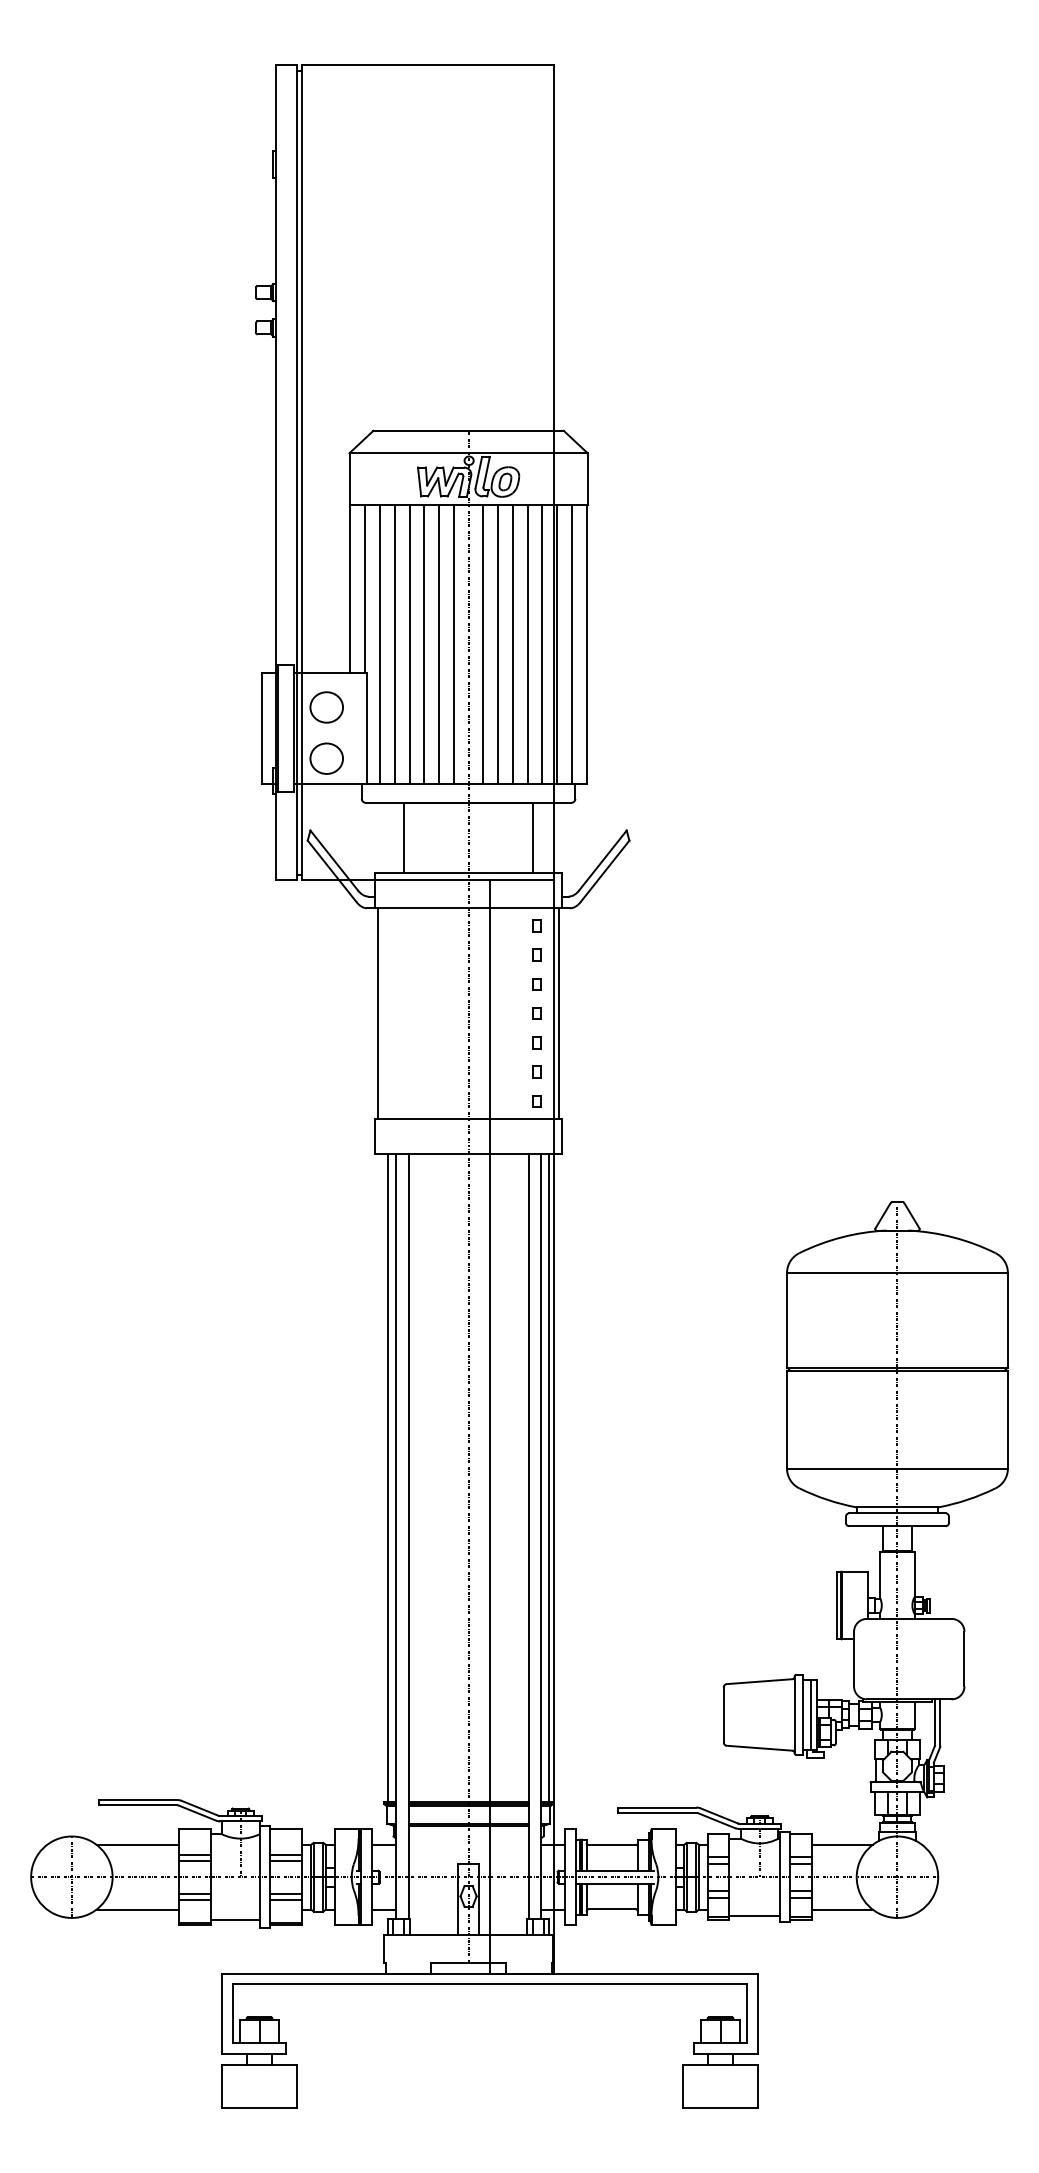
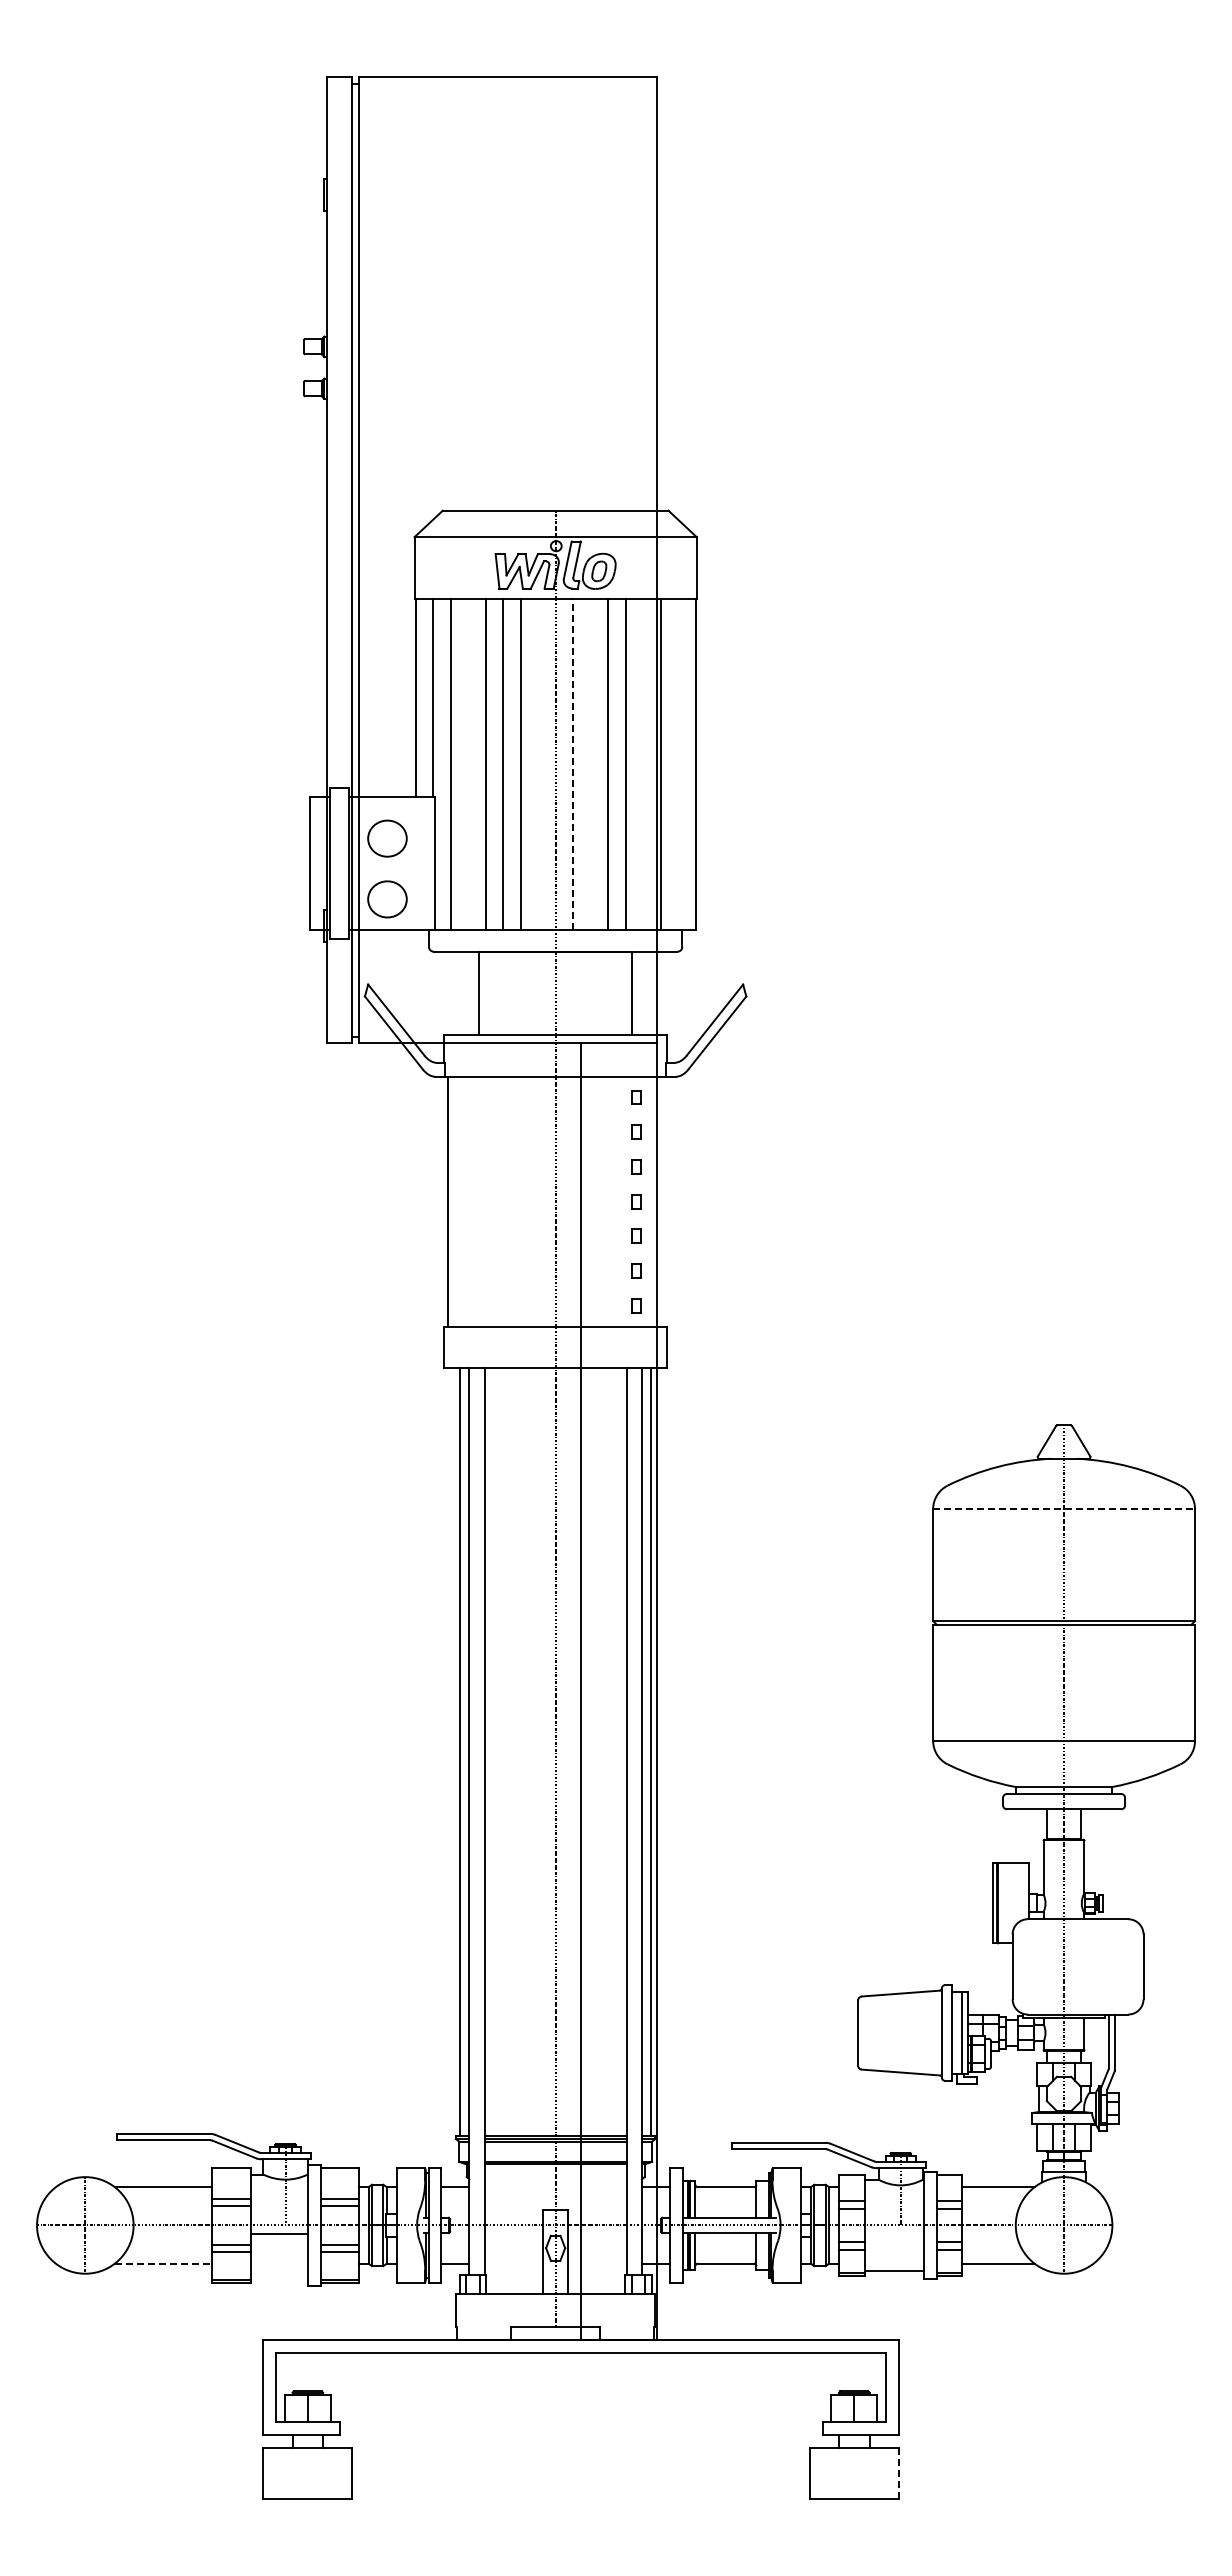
line: (395, 644) -> (468, 763), removed
line: (454, 644) -> (538, 763), removed
line: (483, 644) -> (573, 763), solid -> dashed
line: (497, 644) -> (590, 763), removed
line: (542, 644) -> (643, 763), removed
line: (572, 644) -> (678, 763), removed
line: (558, 1013) -> (662, 1201), removed
line: (897, 1273) -> (1064, 1509), solid -> dashed
line: (137, 1909) -> (163, 2263), solid -> dashed
line: (234, 1920) -> (278, 2234), moved
line: (757, 2086) -> (898, 2473), solid -> dashed

